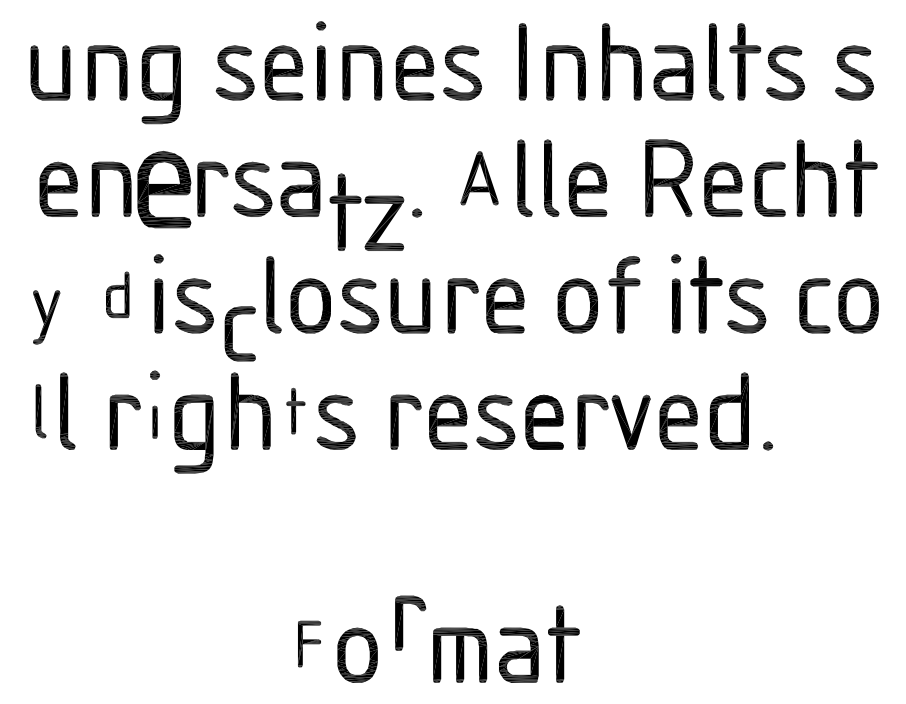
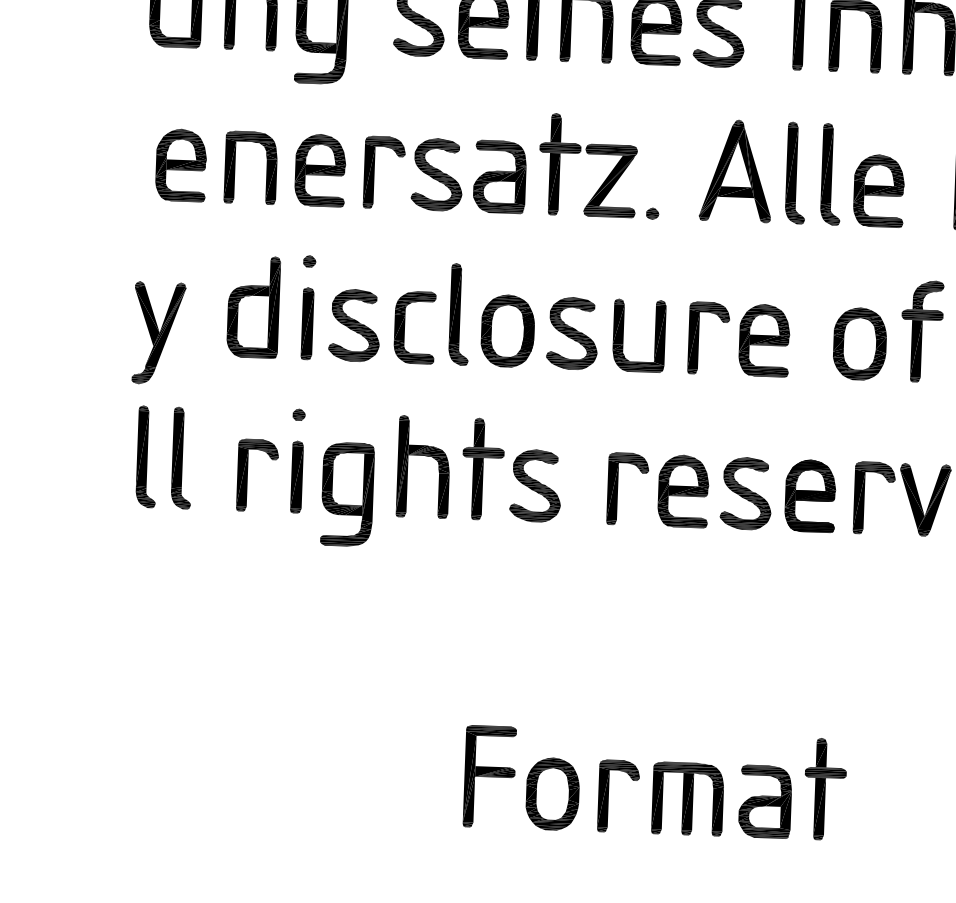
part: (479, 177) -> (736, 169), size x1.43
part: (164, 188) -> (320, 169), size x0.71
part: (366, 203) -> (587, 153), moved
part: (117, 294) -> (253, 306), size x1.67
part: (46, 317) -> (158, 333), size x1.43
part: (232, 333) -> (404, 326), moved
part: (40, 410) -> (146, 455), size x1.43
part: (295, 410) -> (482, 468), size x1.67
part: (154, 421) -> (296, 475), size x1.67
part: (403, 622) -> (609, 795), moved
part: (309, 643) -> (489, 776), size x1.67

